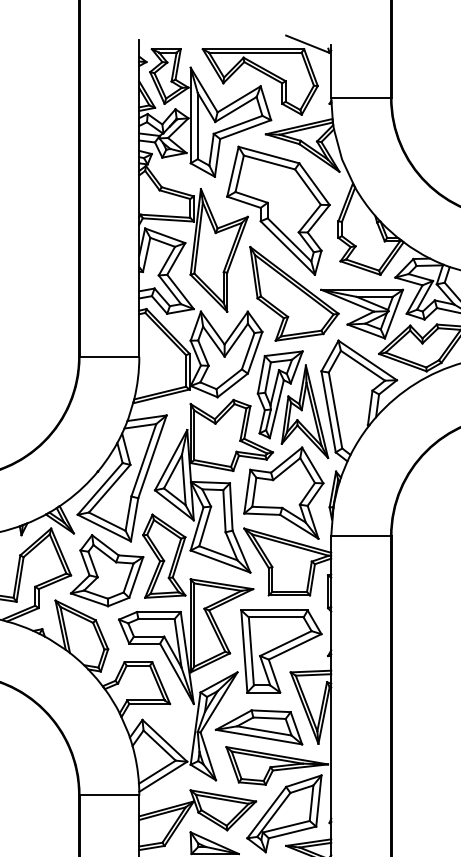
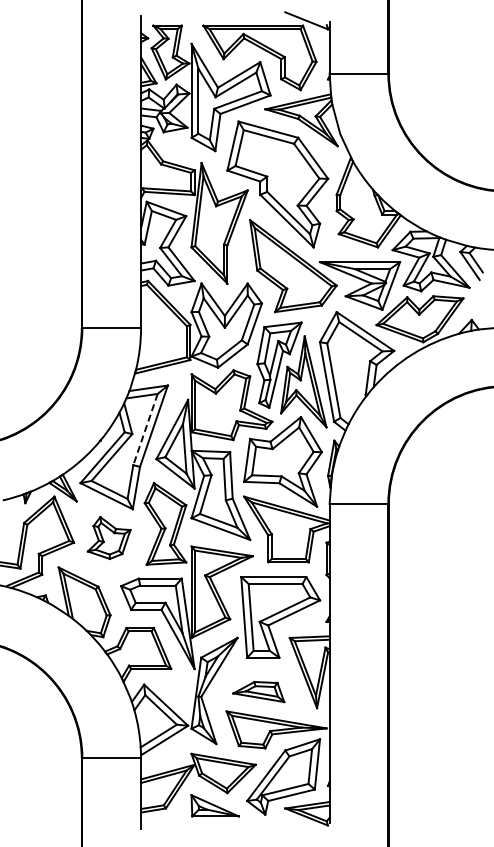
line: (143, 460) -> (145, 429), solid -> dashed
part: (106, 570) -> (108, 537), size x0.6
part: (258, 726) -> (258, 691), size x0.6

